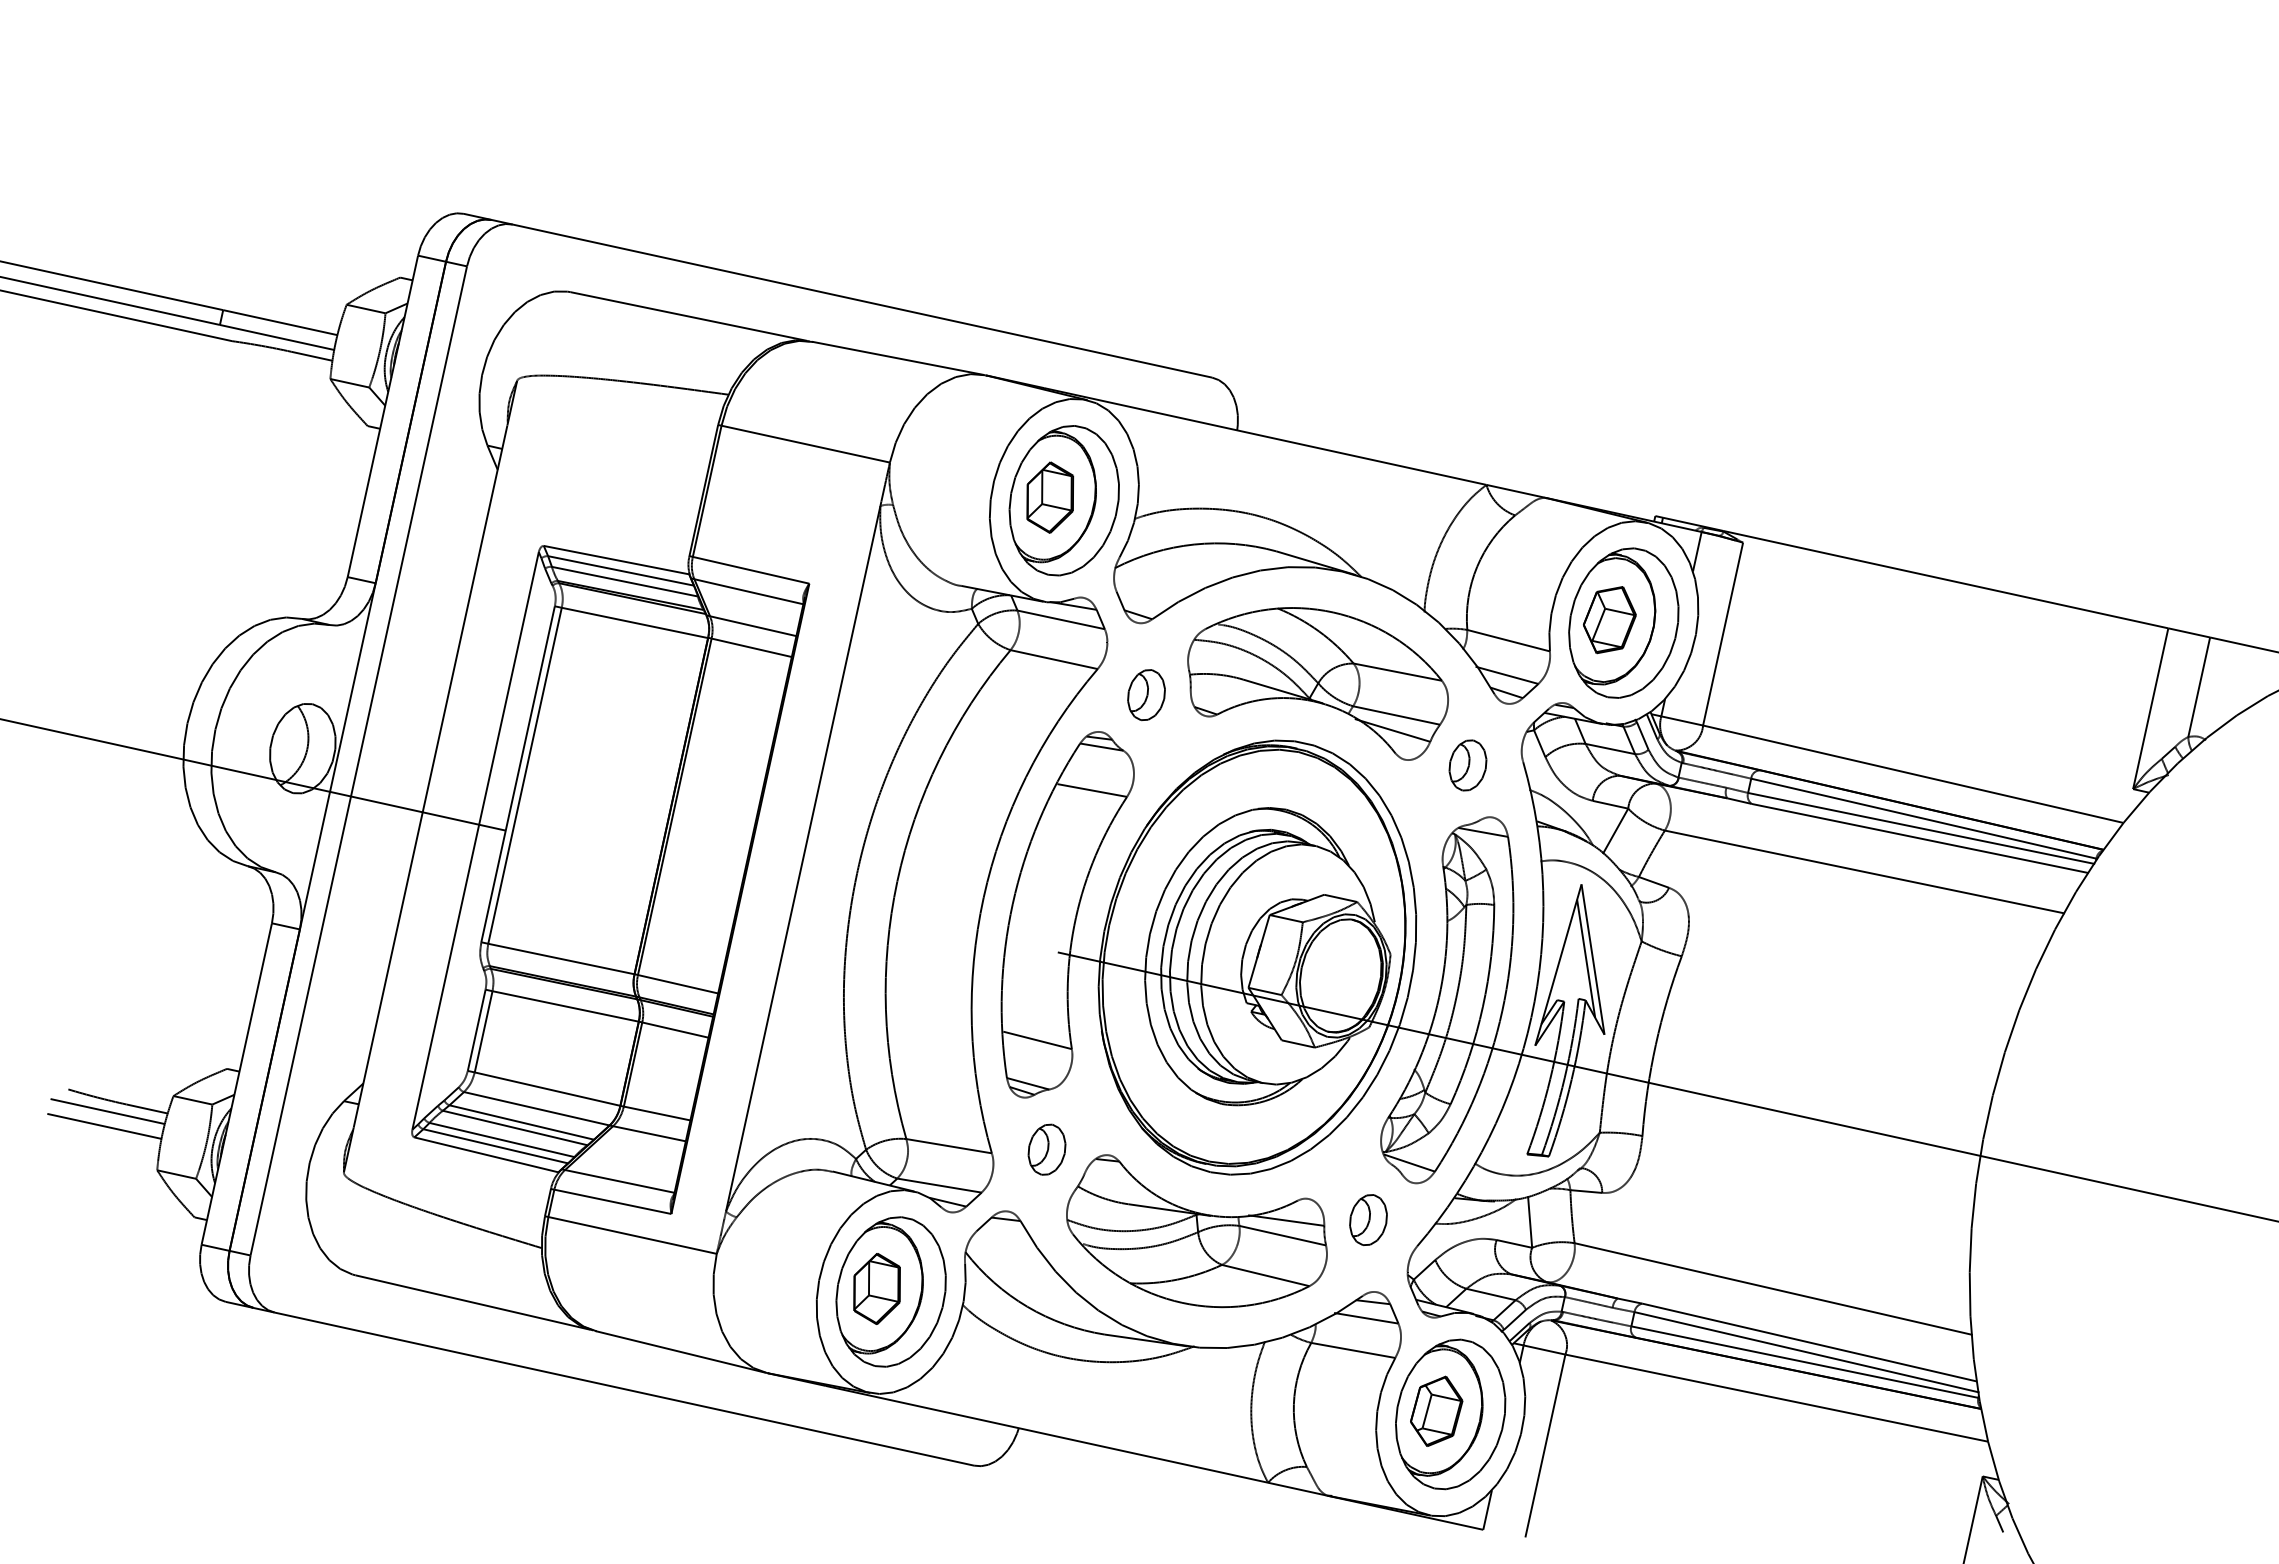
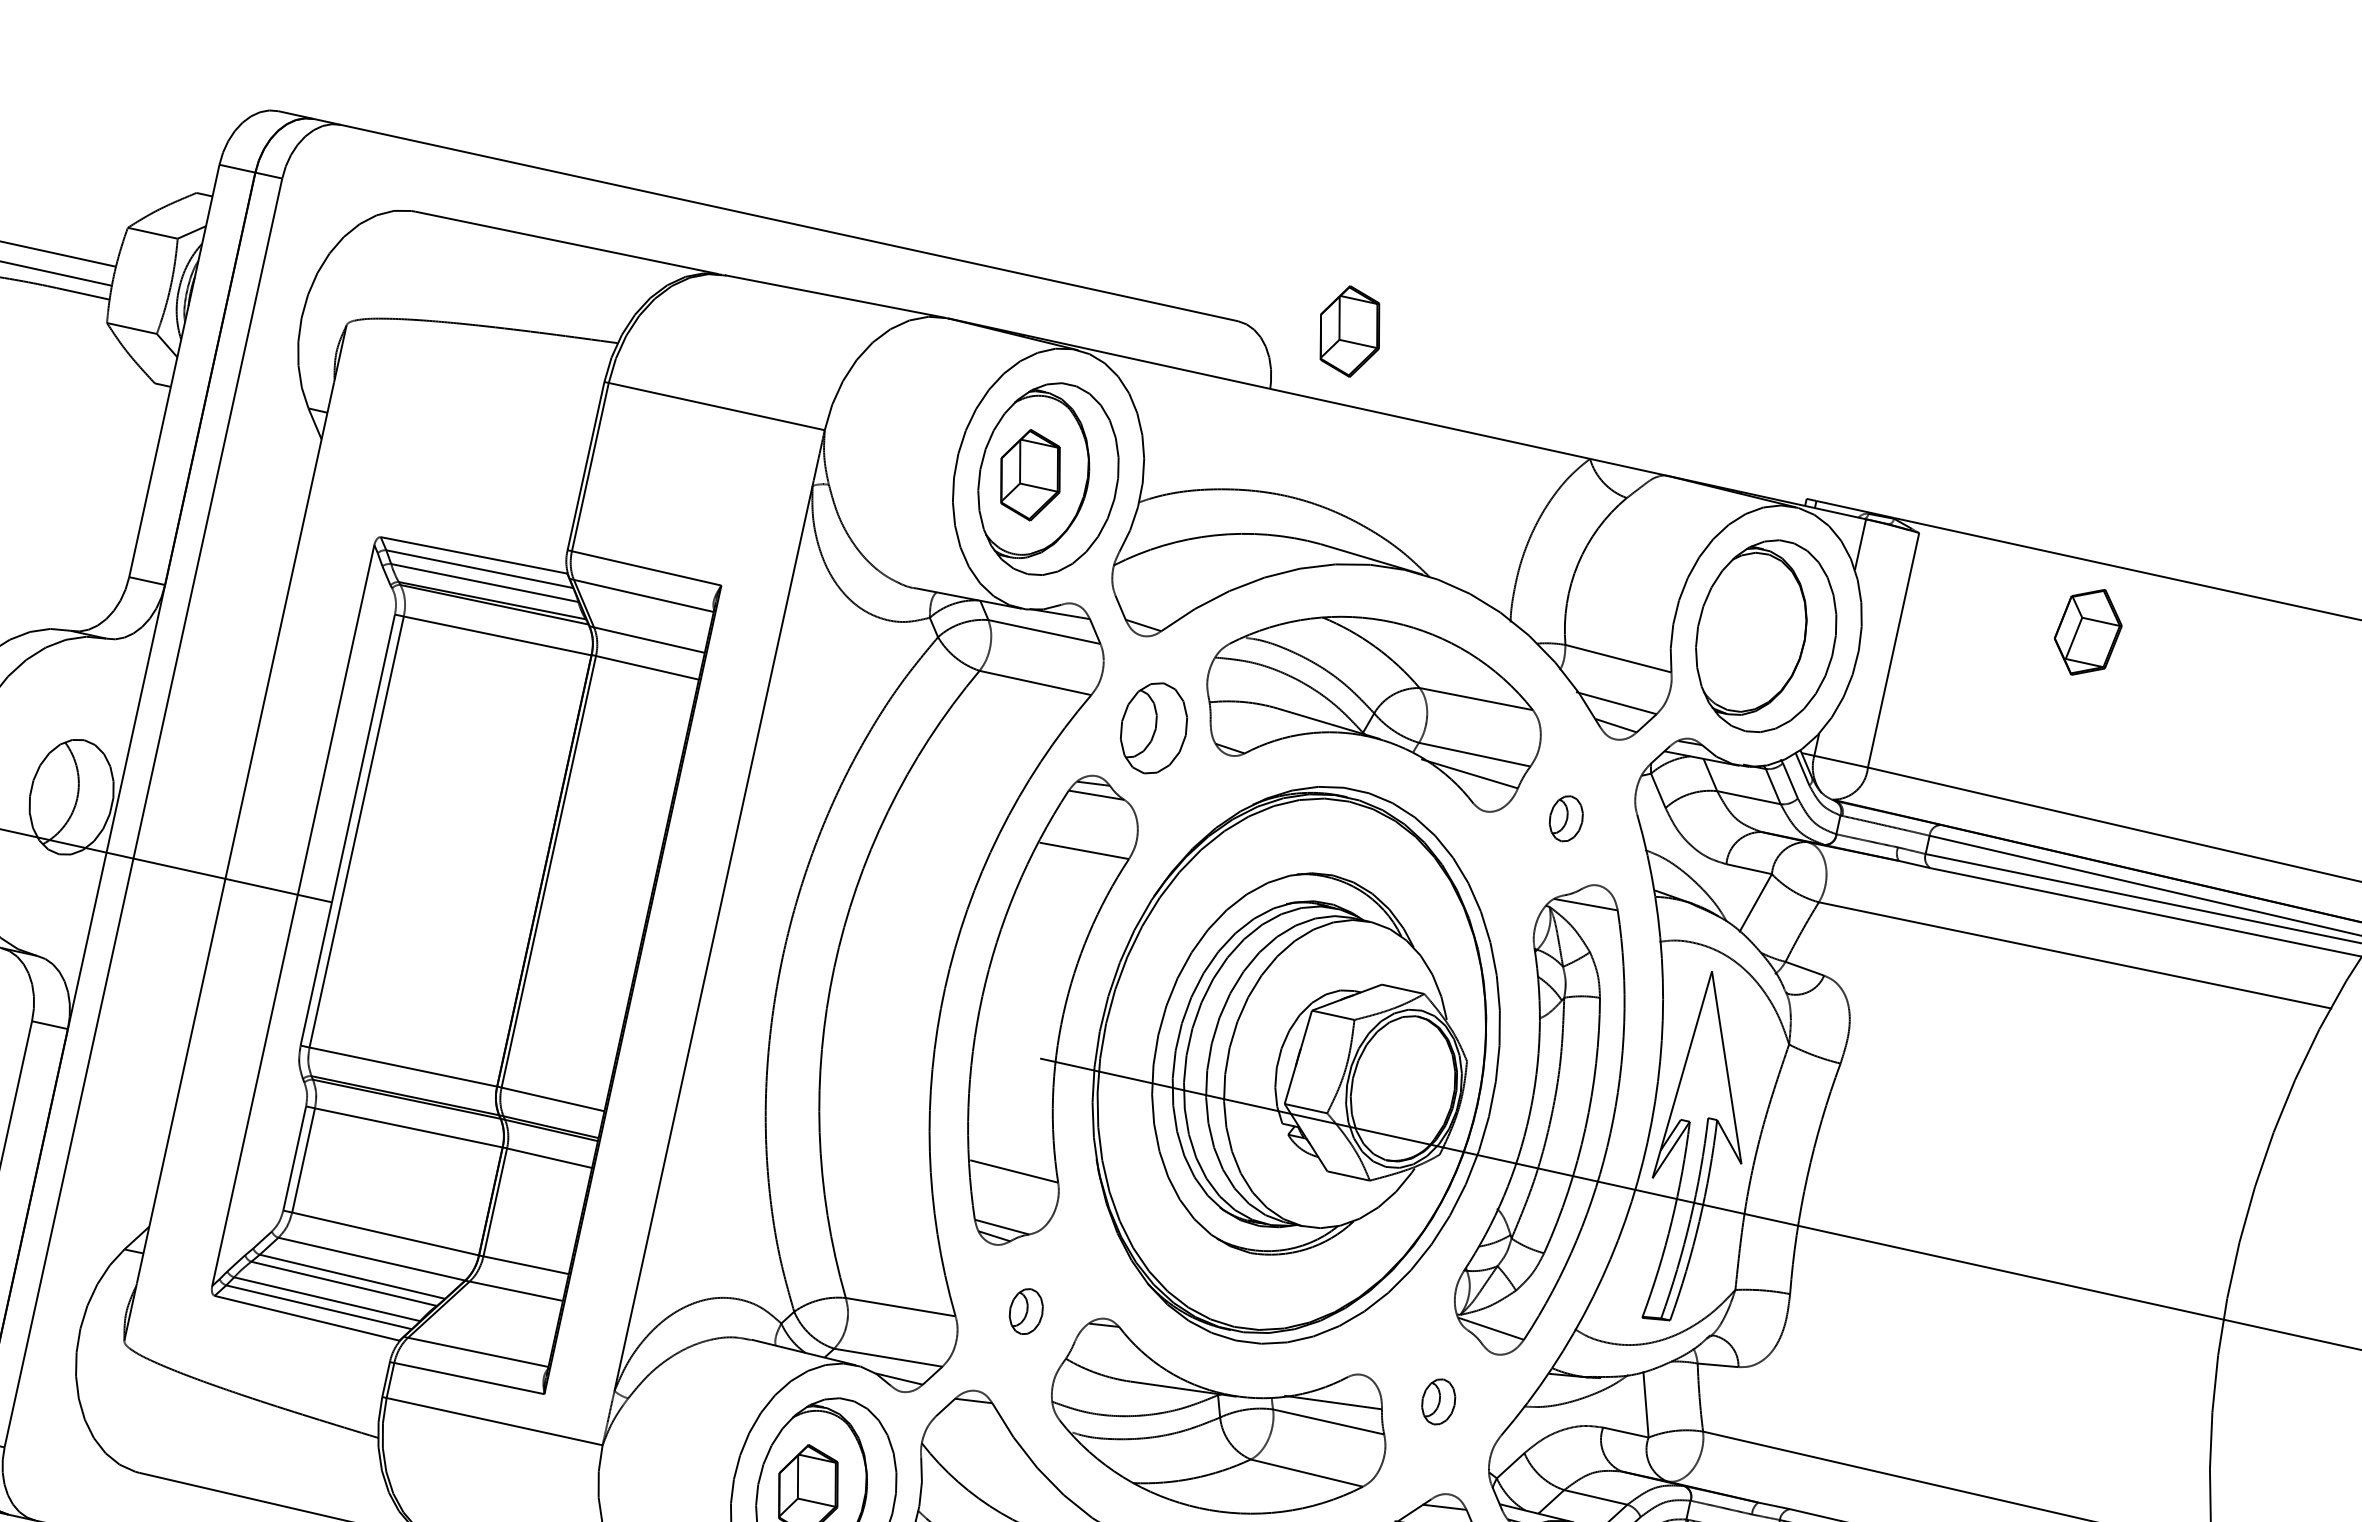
part: (1299, 385) -> (1350, 331), added
part: (1609, 620) -> (2087, 632), moved
part: (1146, 695) -> (1153, 729), size x1.4
part: (1467, 765) -> (1565, 818), size x0.7
line: (1586, 958) -> (1718, 1066), removed
part: (1046, 1149) -> (1025, 1311), size x0.7
part: (1368, 1219) -> (1438, 1401), size x0.7

